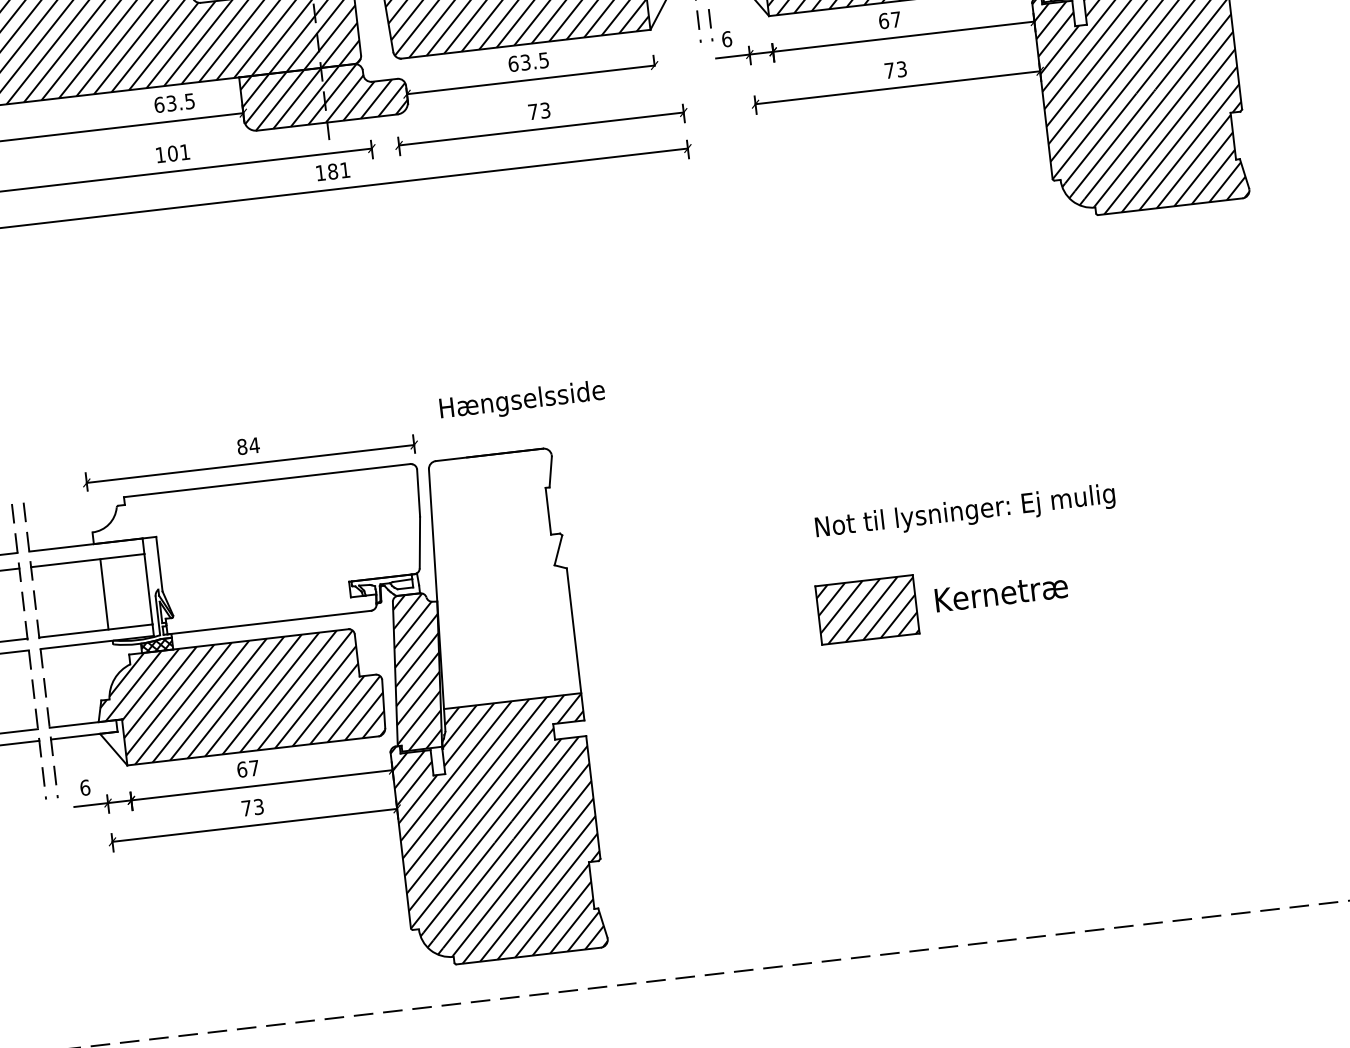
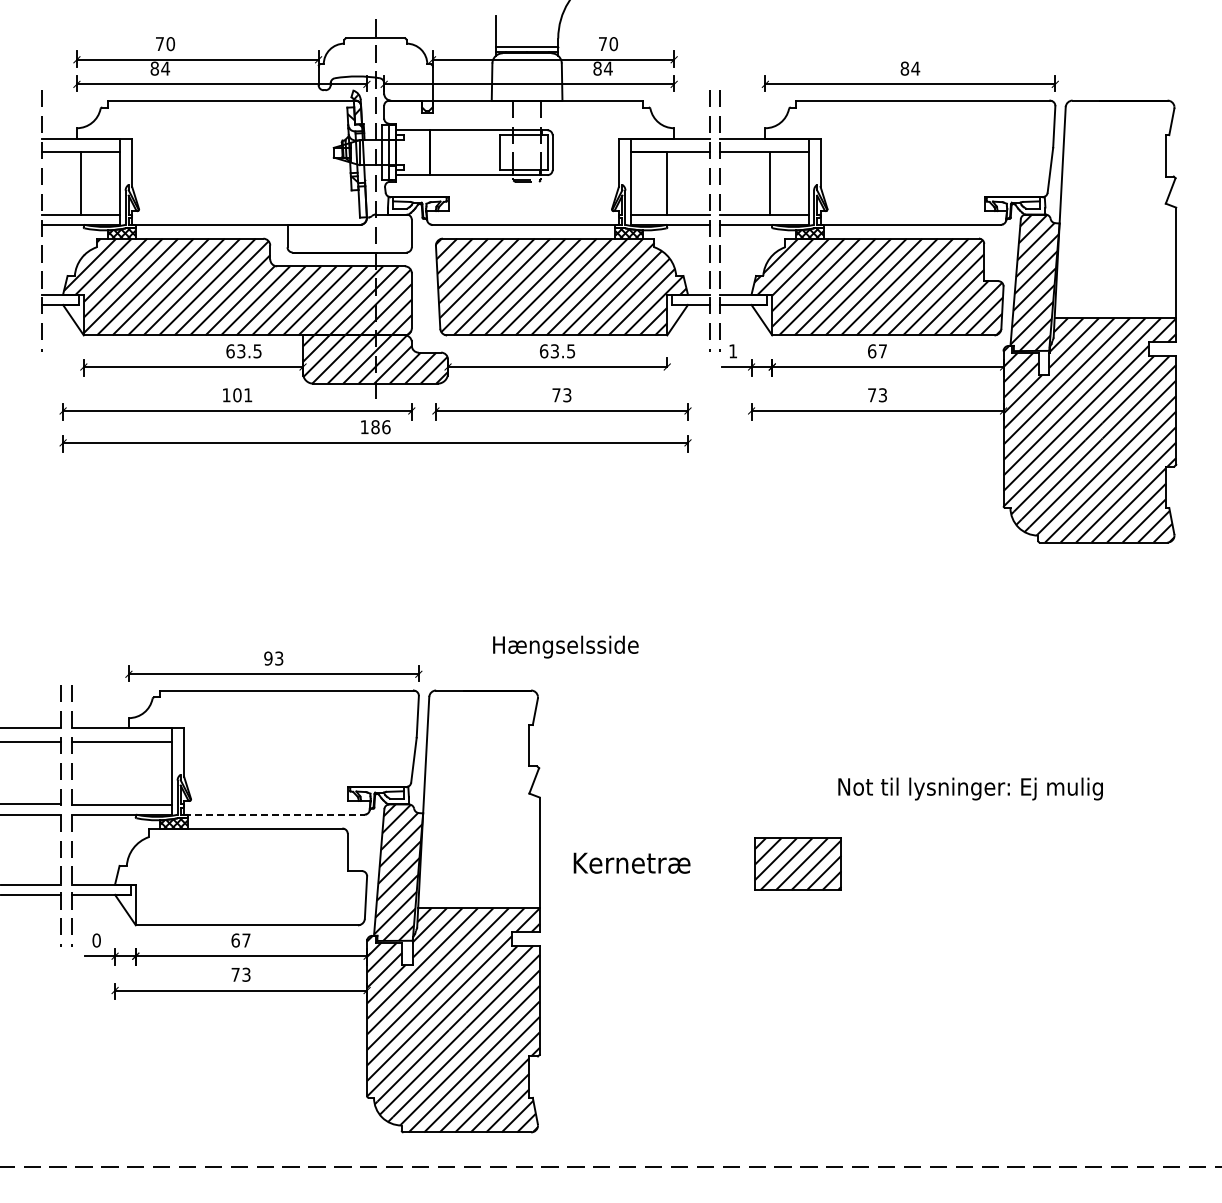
text: (727, 39) -> (733, 351), 6 -> 1
text: (345, 170) -> (386, 427), 181 -> 186
text: (521, 400) -> (565, 646), moved
text: (248, 446) -> (273, 658), 84 -> 93
text: (965, 511) -> (970, 788), moved
text: (1000, 592) -> (631, 862), moved
line: (104, 594) -> (133, 773), removed
line: (269, 622) -> (274, 814), solid -> dashed
hatch: (241, 696) -> (242, 876), removed
text: (84, 787) -> (96, 940), 6 -> 0

